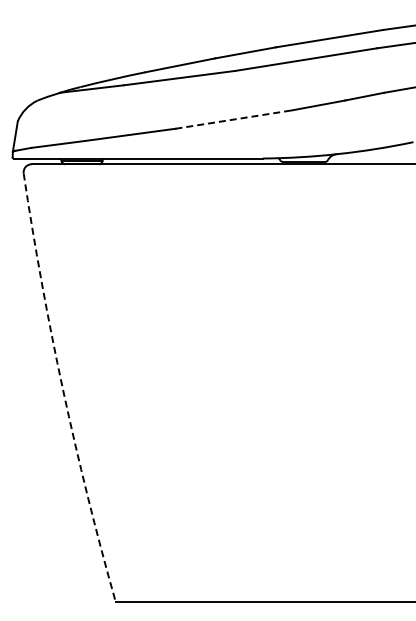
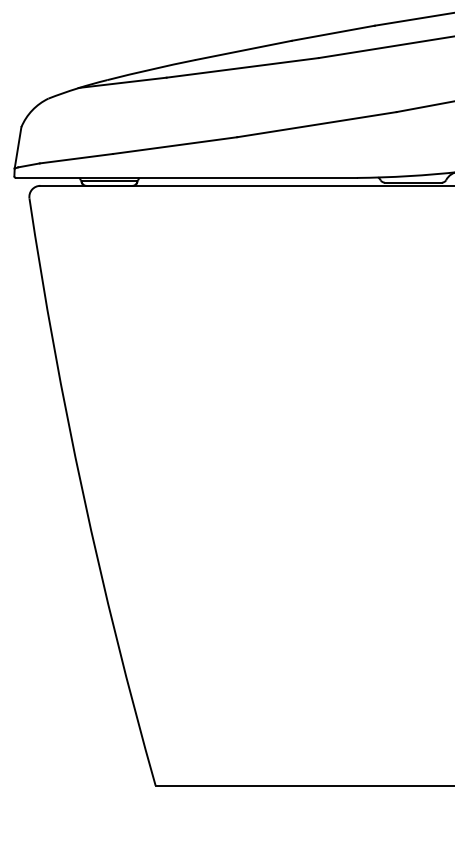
line: (233, 119) -> (316, 124), dashed -> solid
arc: (62, 389) -> (82, 494), dashed -> solid

